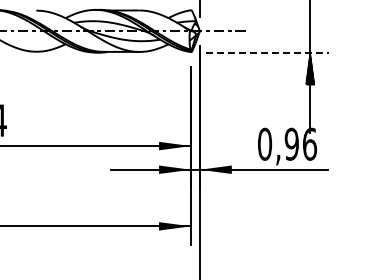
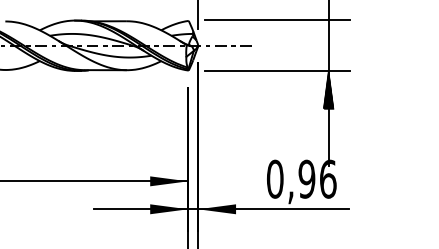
line: (266, 9) -> (277, 20), added
line: (267, 52) -> (278, 70), dashed -> solid

